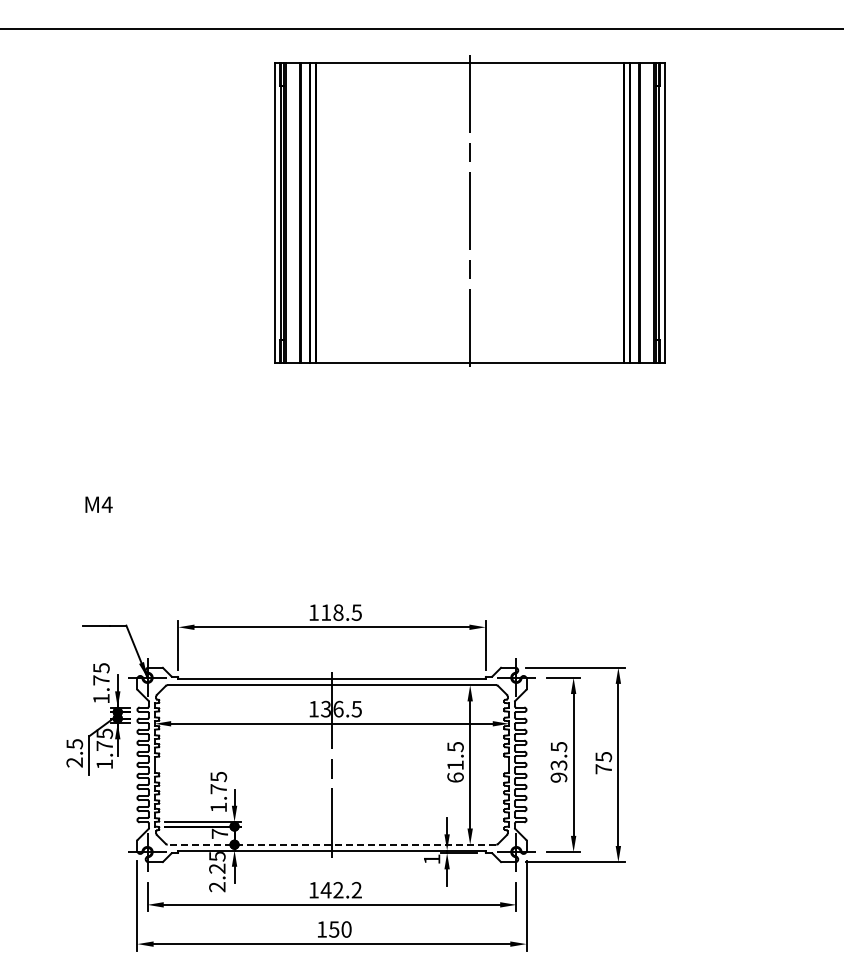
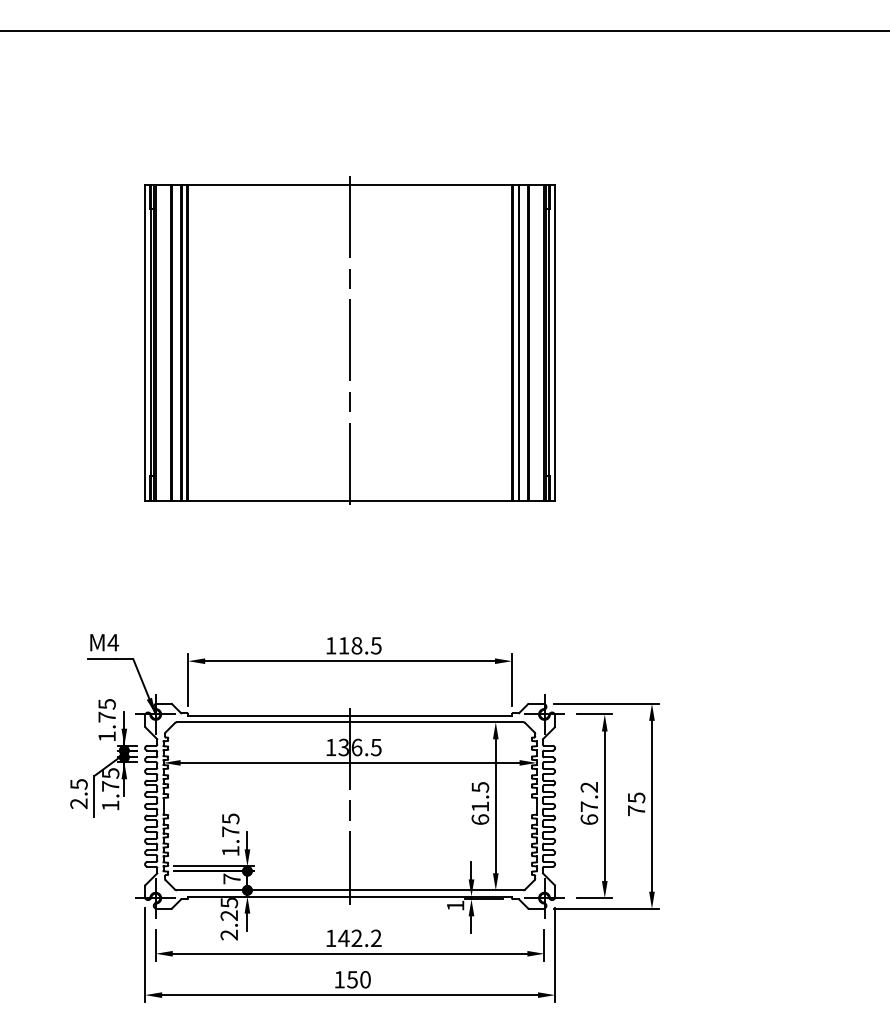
part: (469, 210) -> (349, 339), moved
text: (98, 504) -> (104, 642), moved
text: (558, 762) -> (588, 803), 93.5 -> 67.2
line: (331, 844) -> (349, 890), dashed -> solid

